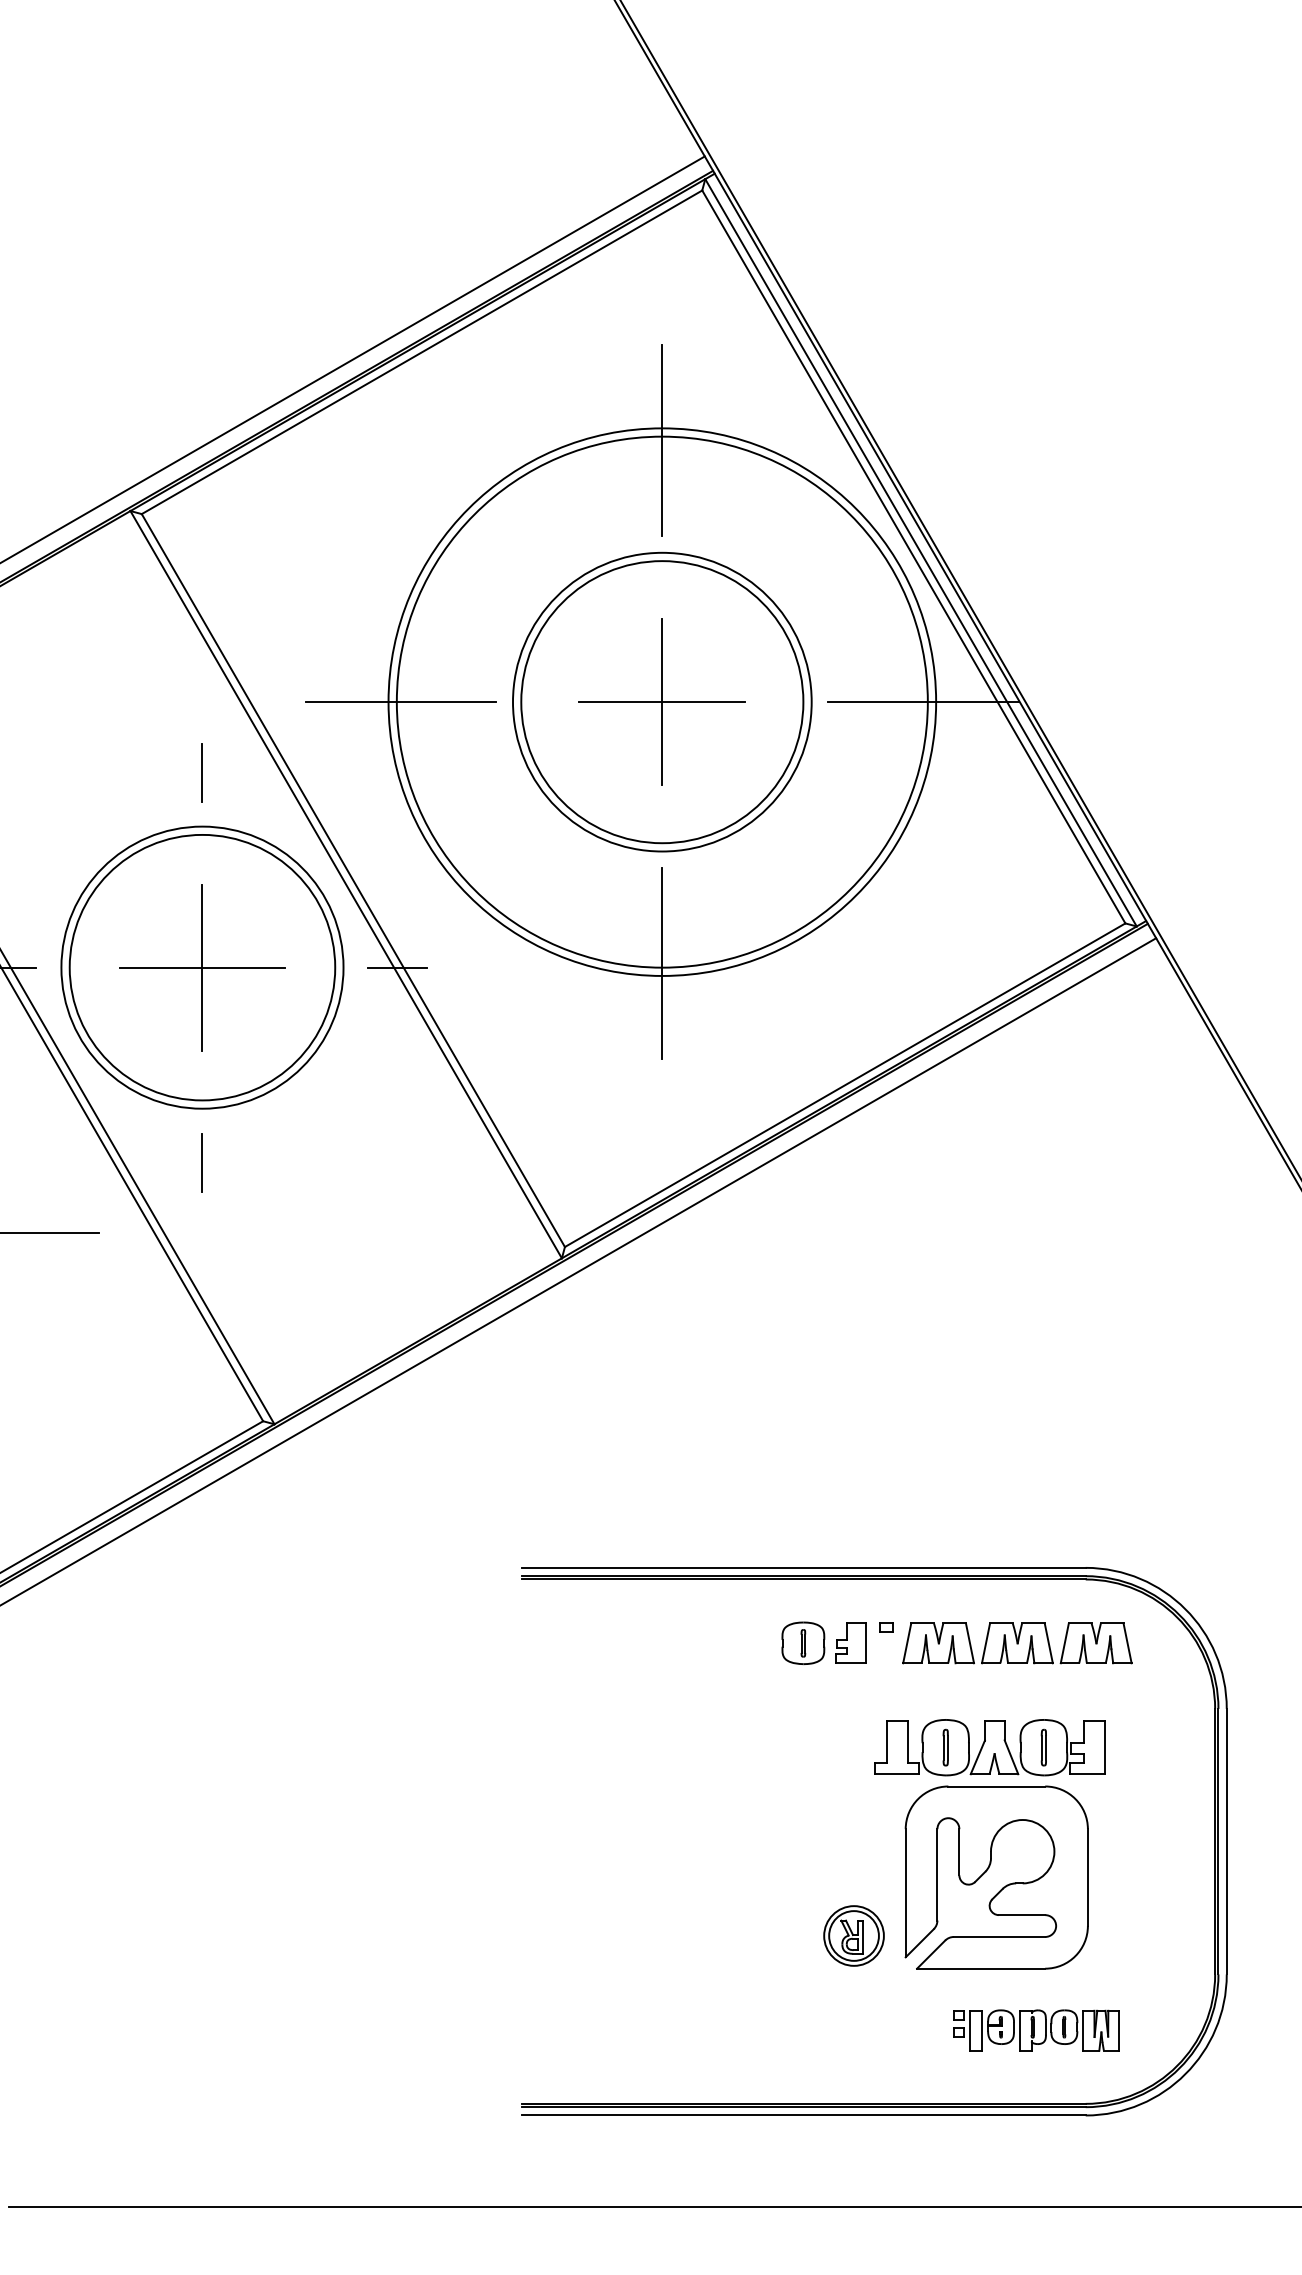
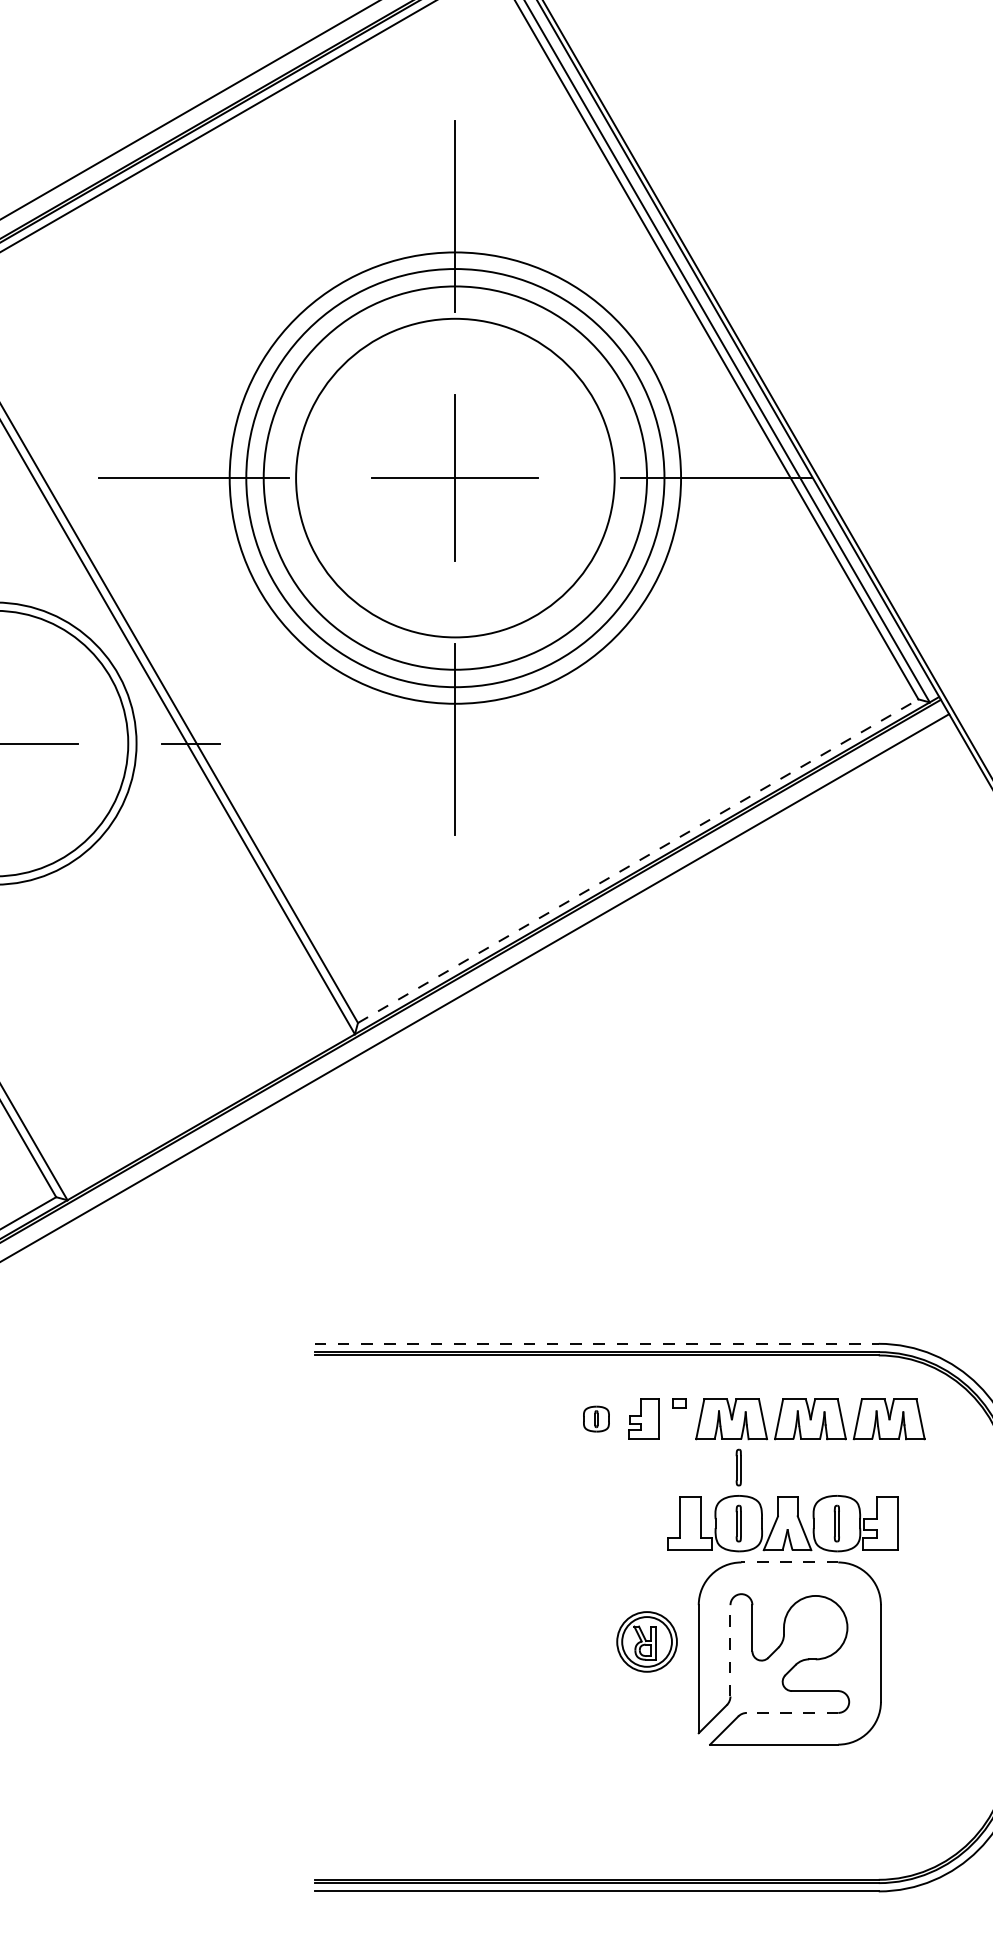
circle: (661, 701) -> (454, 477), size x0.6
circle: (662, 701) -> (455, 477), size x0.7
circle: (662, 701) -> (455, 477), size x1.4
circle: (662, 702) -> (455, 478), size x1.6
line: (845, 1085) -> (638, 861), solid -> dashed
line: (804, 1567) -> (597, 1343), solid -> dashed
part: (803, 1642) -> (596, 1418), size x0.6
part: (945, 1691) -> (738, 1467), added
line: (996, 1786) -> (789, 1562), solid -> dashed
line: (937, 1874) -> (730, 1650), solid -> dashed
part: (853, 1935) -> (646, 1641), moved
line: (999, 1936) -> (792, 1712), solid -> dashed
part: (1036, 2030) -> (829, 1806), removed

